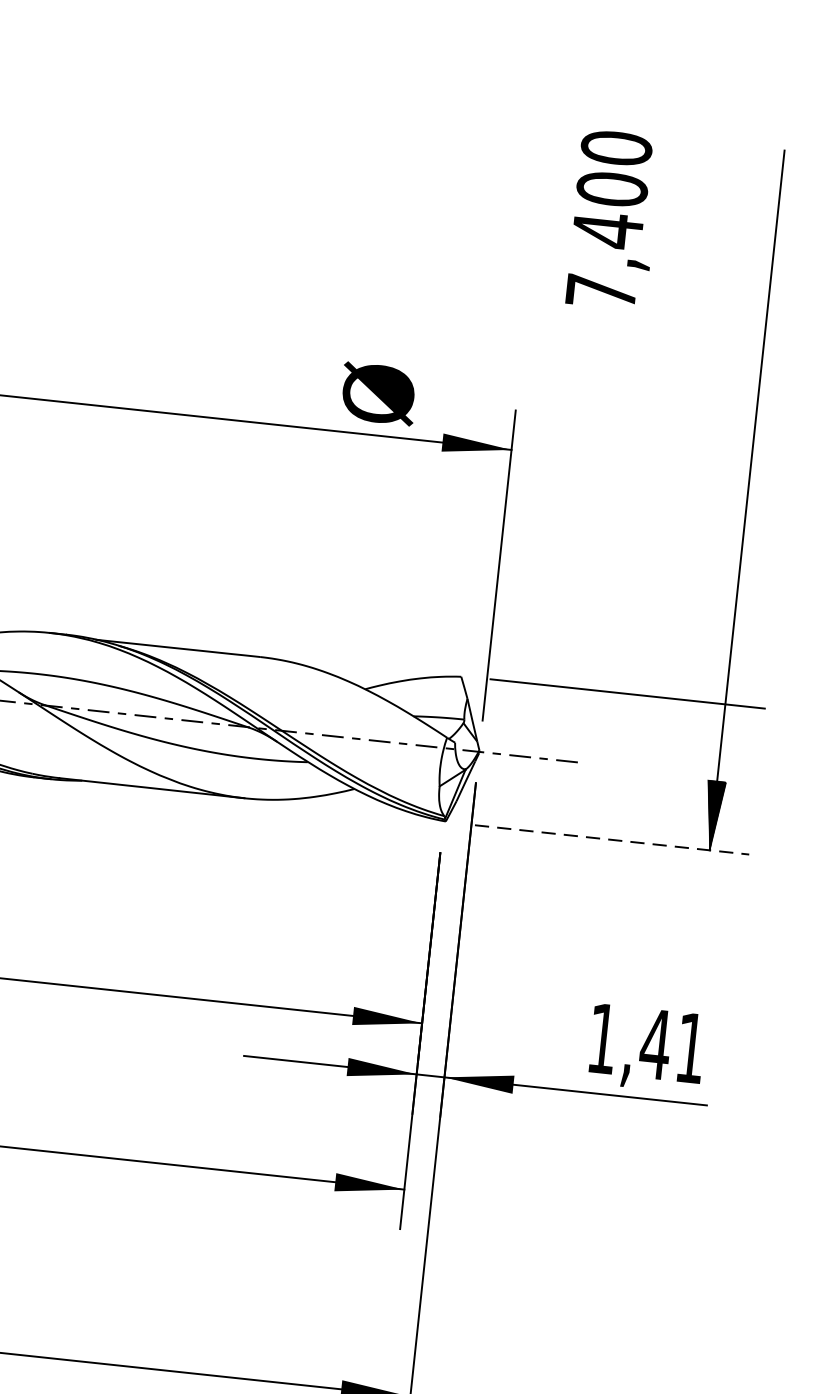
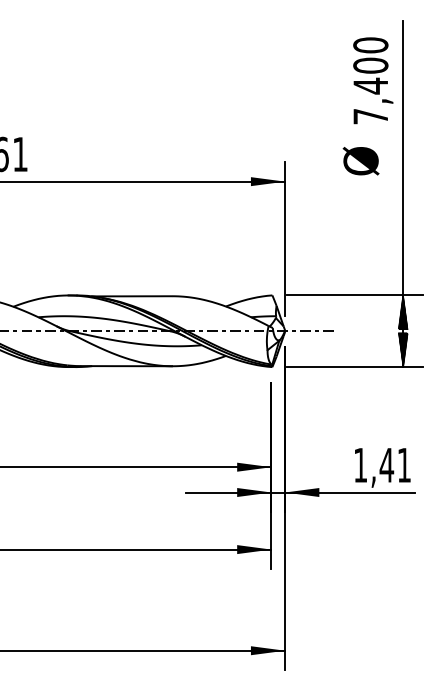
text: (614, 219) -> (373, 80), moved
text: (377, 394) -> (360, 161), moved
hatch: (720, 739) -> (402, 312), added
line: (611, 839) -> (354, 367), dashed -> solid

